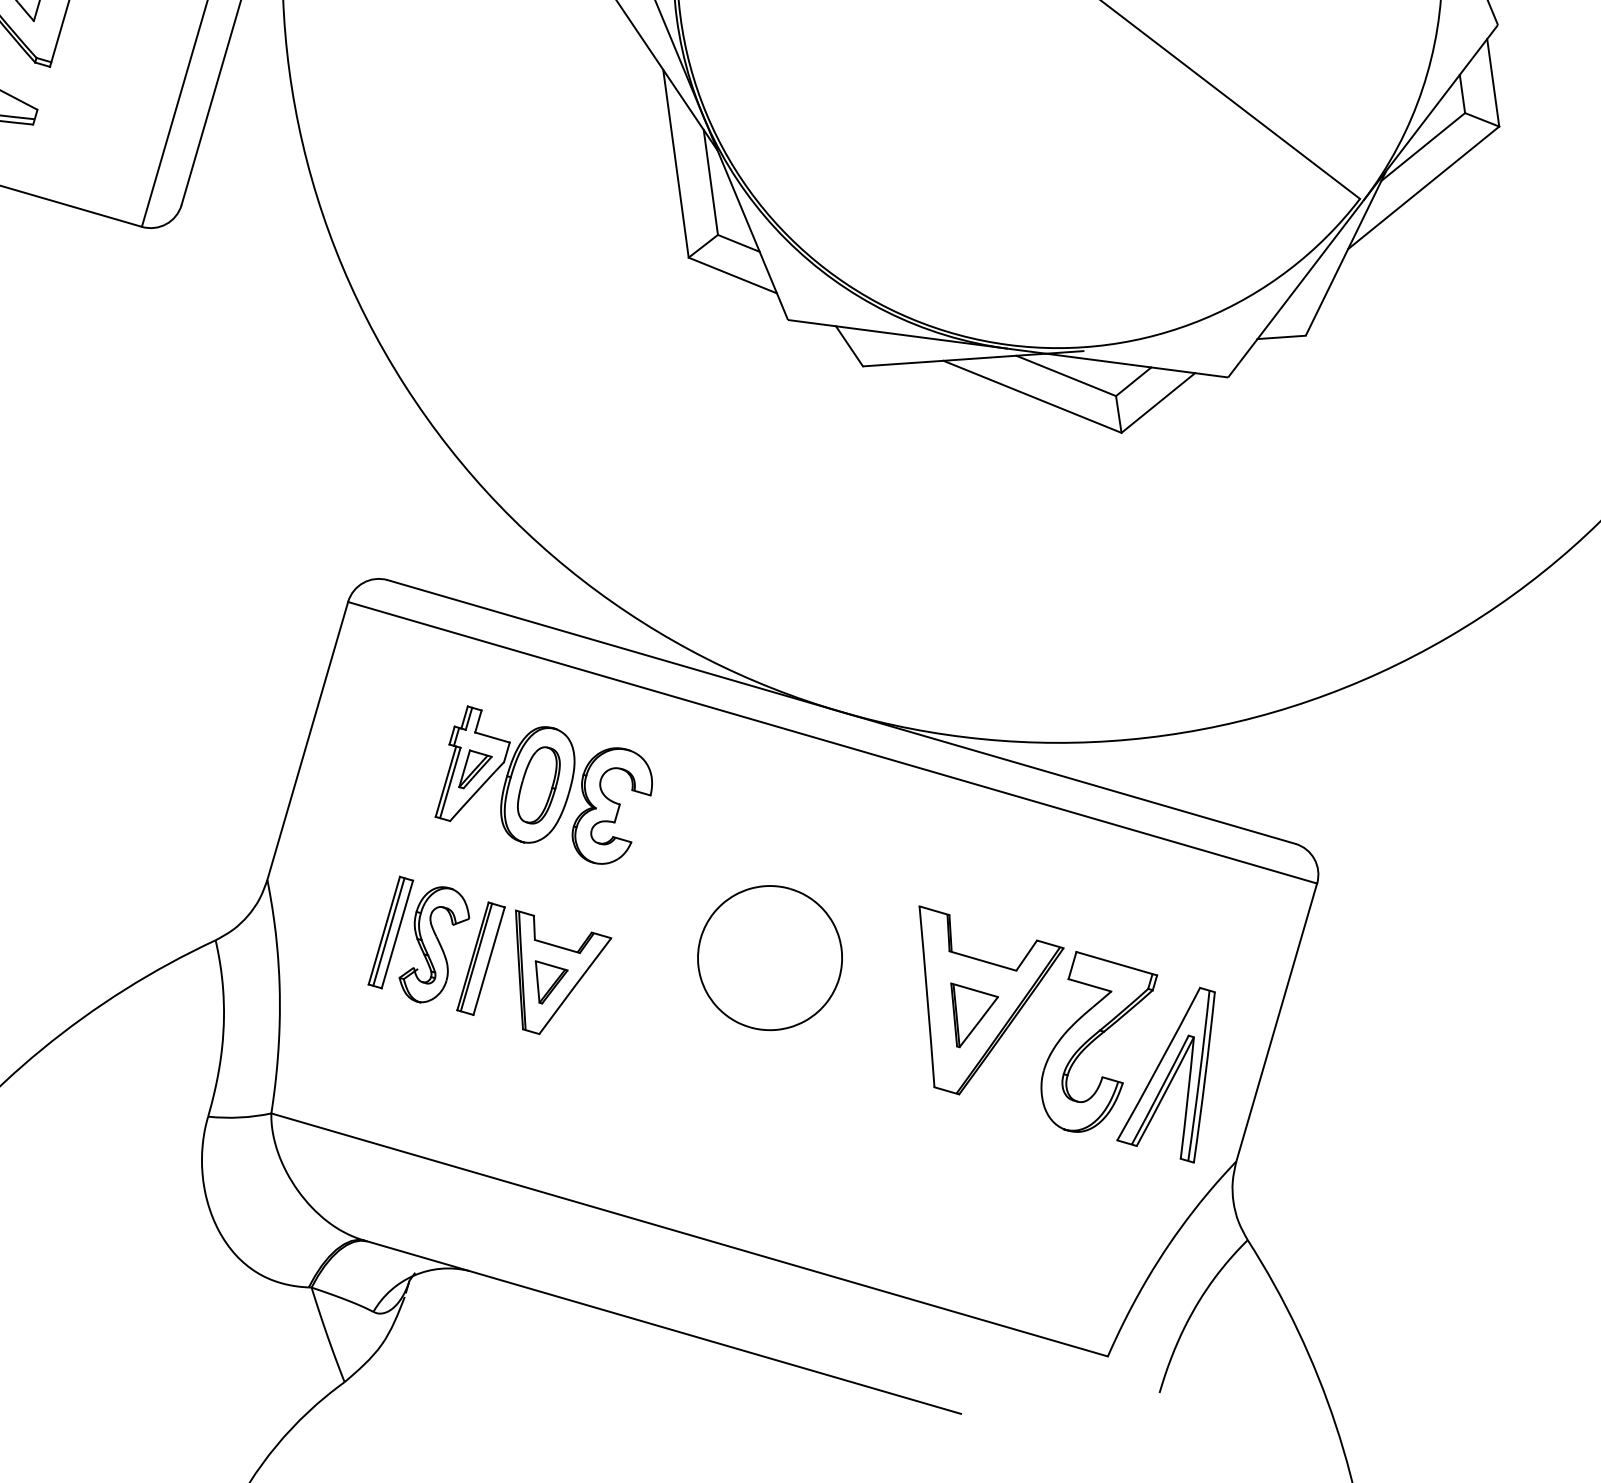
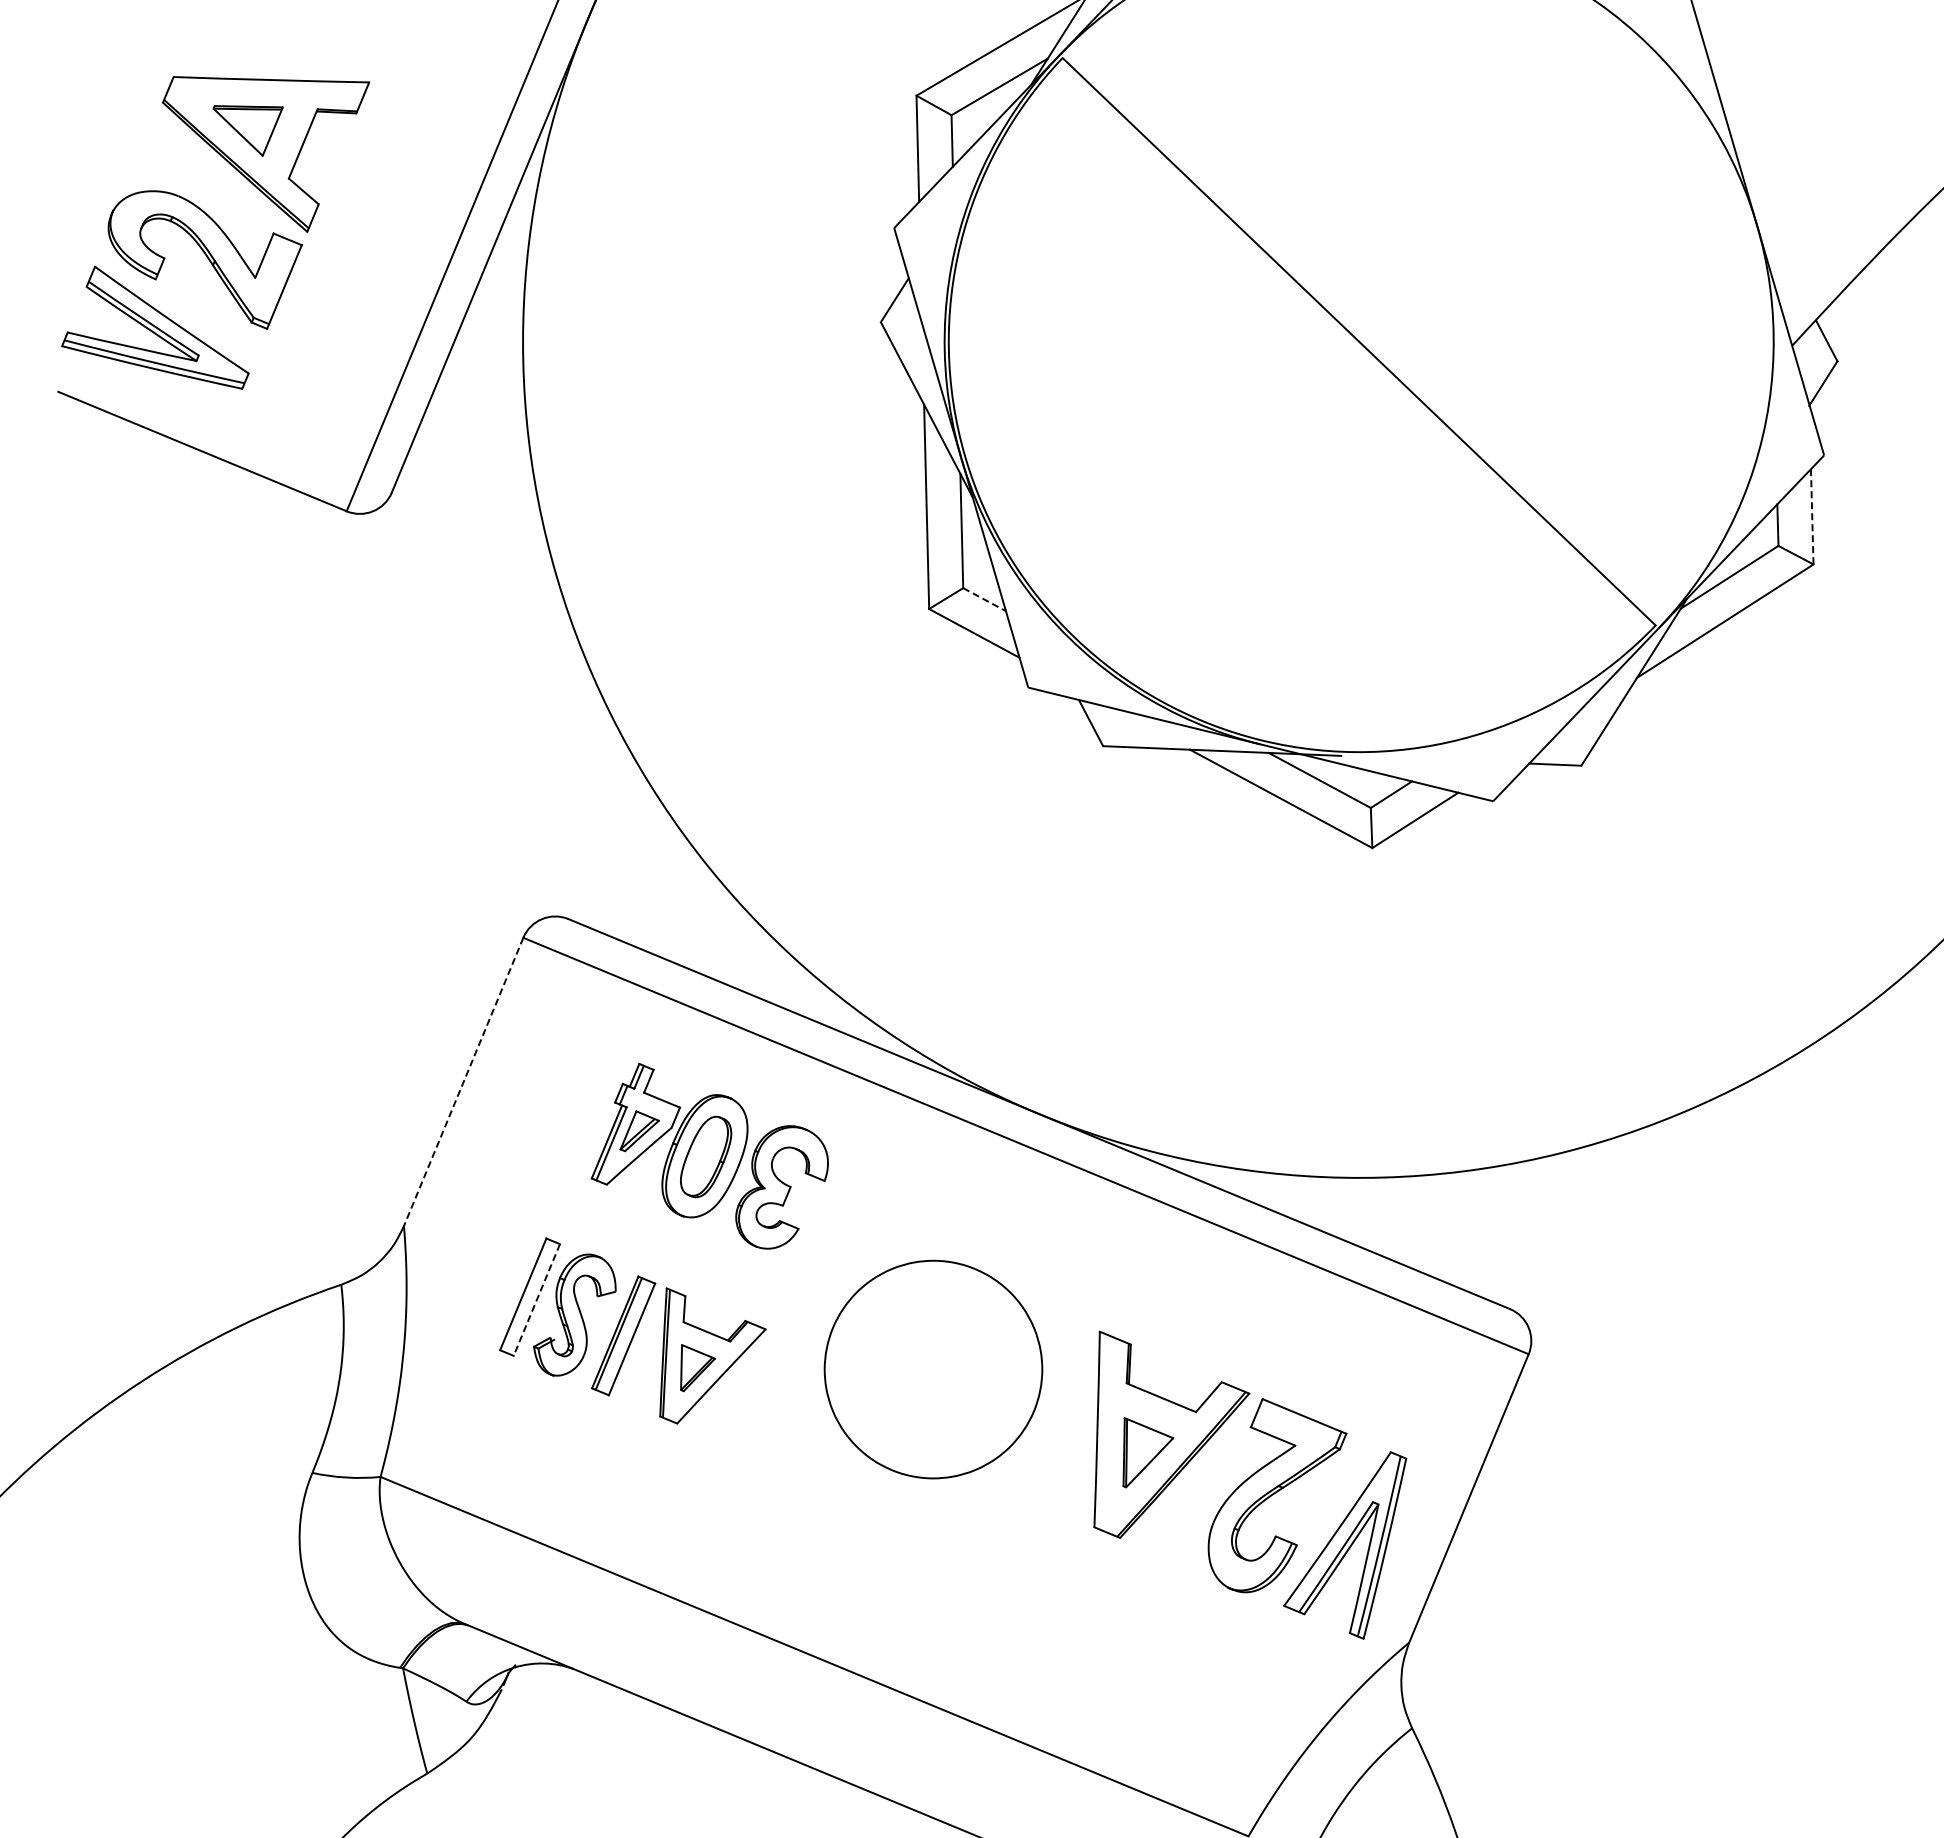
line: (1493, 82) -> (1812, 516), solid -> dashed
line: (739, 243) -> (985, 599), solid -> dashed
line: (307, 741) -> (463, 1082), solid -> dashed
line: (388, 932) -> (527, 1296), removed
line: (397, 934) -> (536, 1300), solid -> dashed
part: (769, 957) -> (933, 1368), size x1.4

